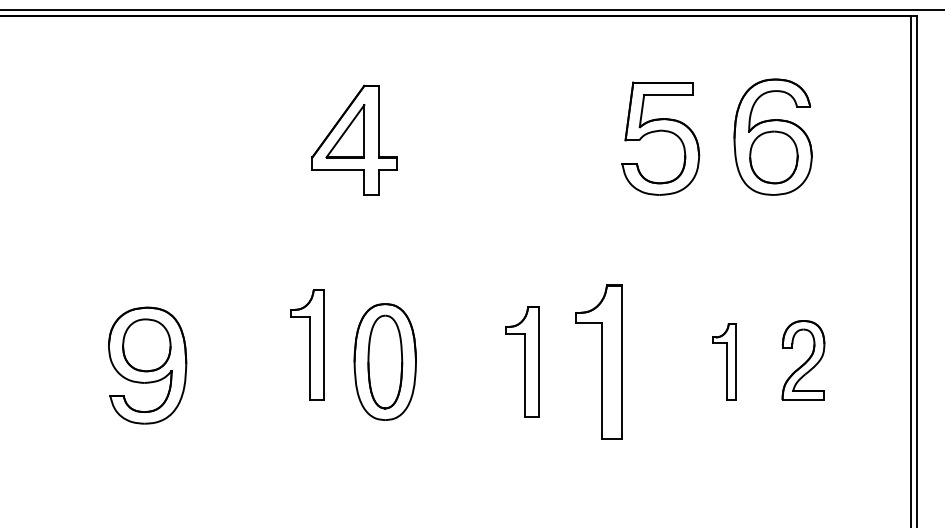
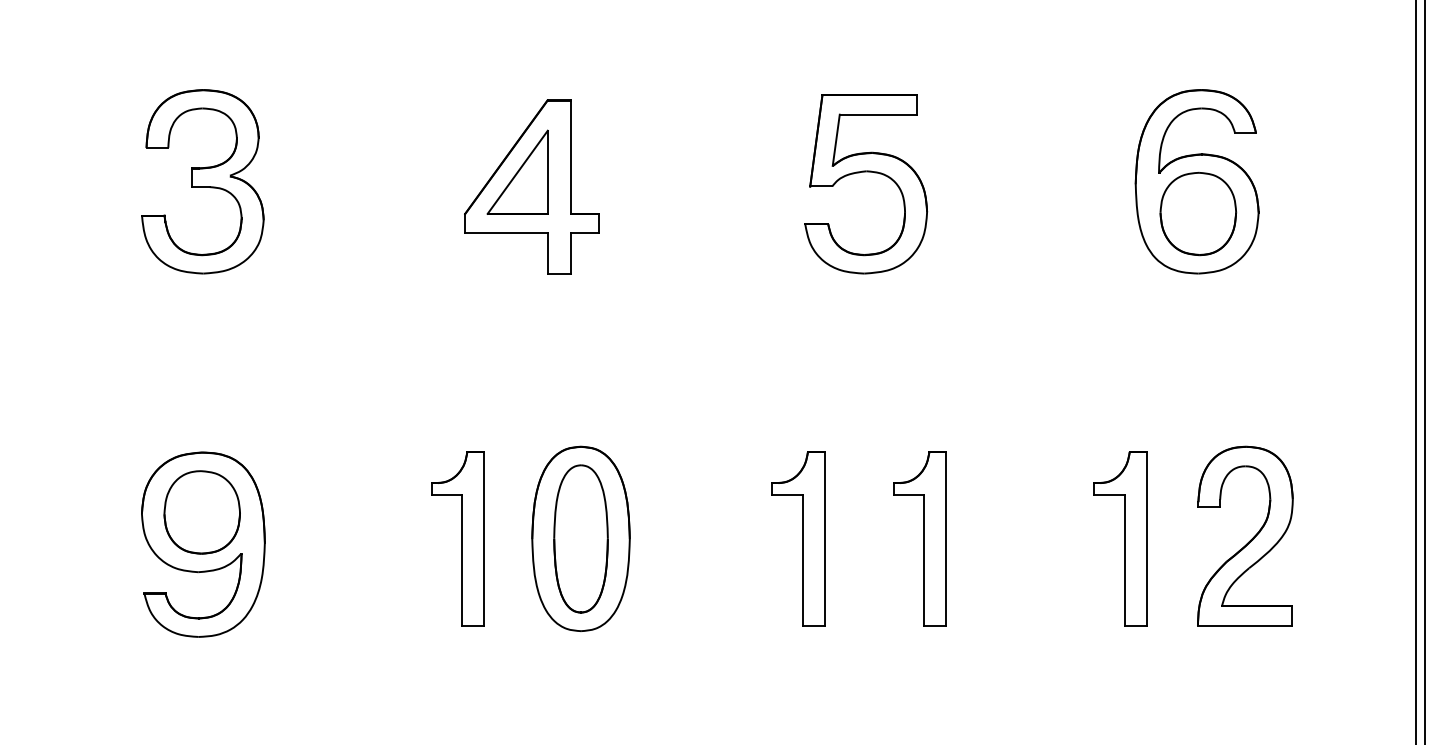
part: (660, 131) -> (865, 172), moved
part: (147, 136) -> (203, 180), added
part: (307, 344) -> (457, 538), moved
part: (803, 360) -> (1245, 536), size x1.43
part: (598, 361) -> (919, 538), size x0.71
part: (724, 361) -> (1119, 538), size x1.43

